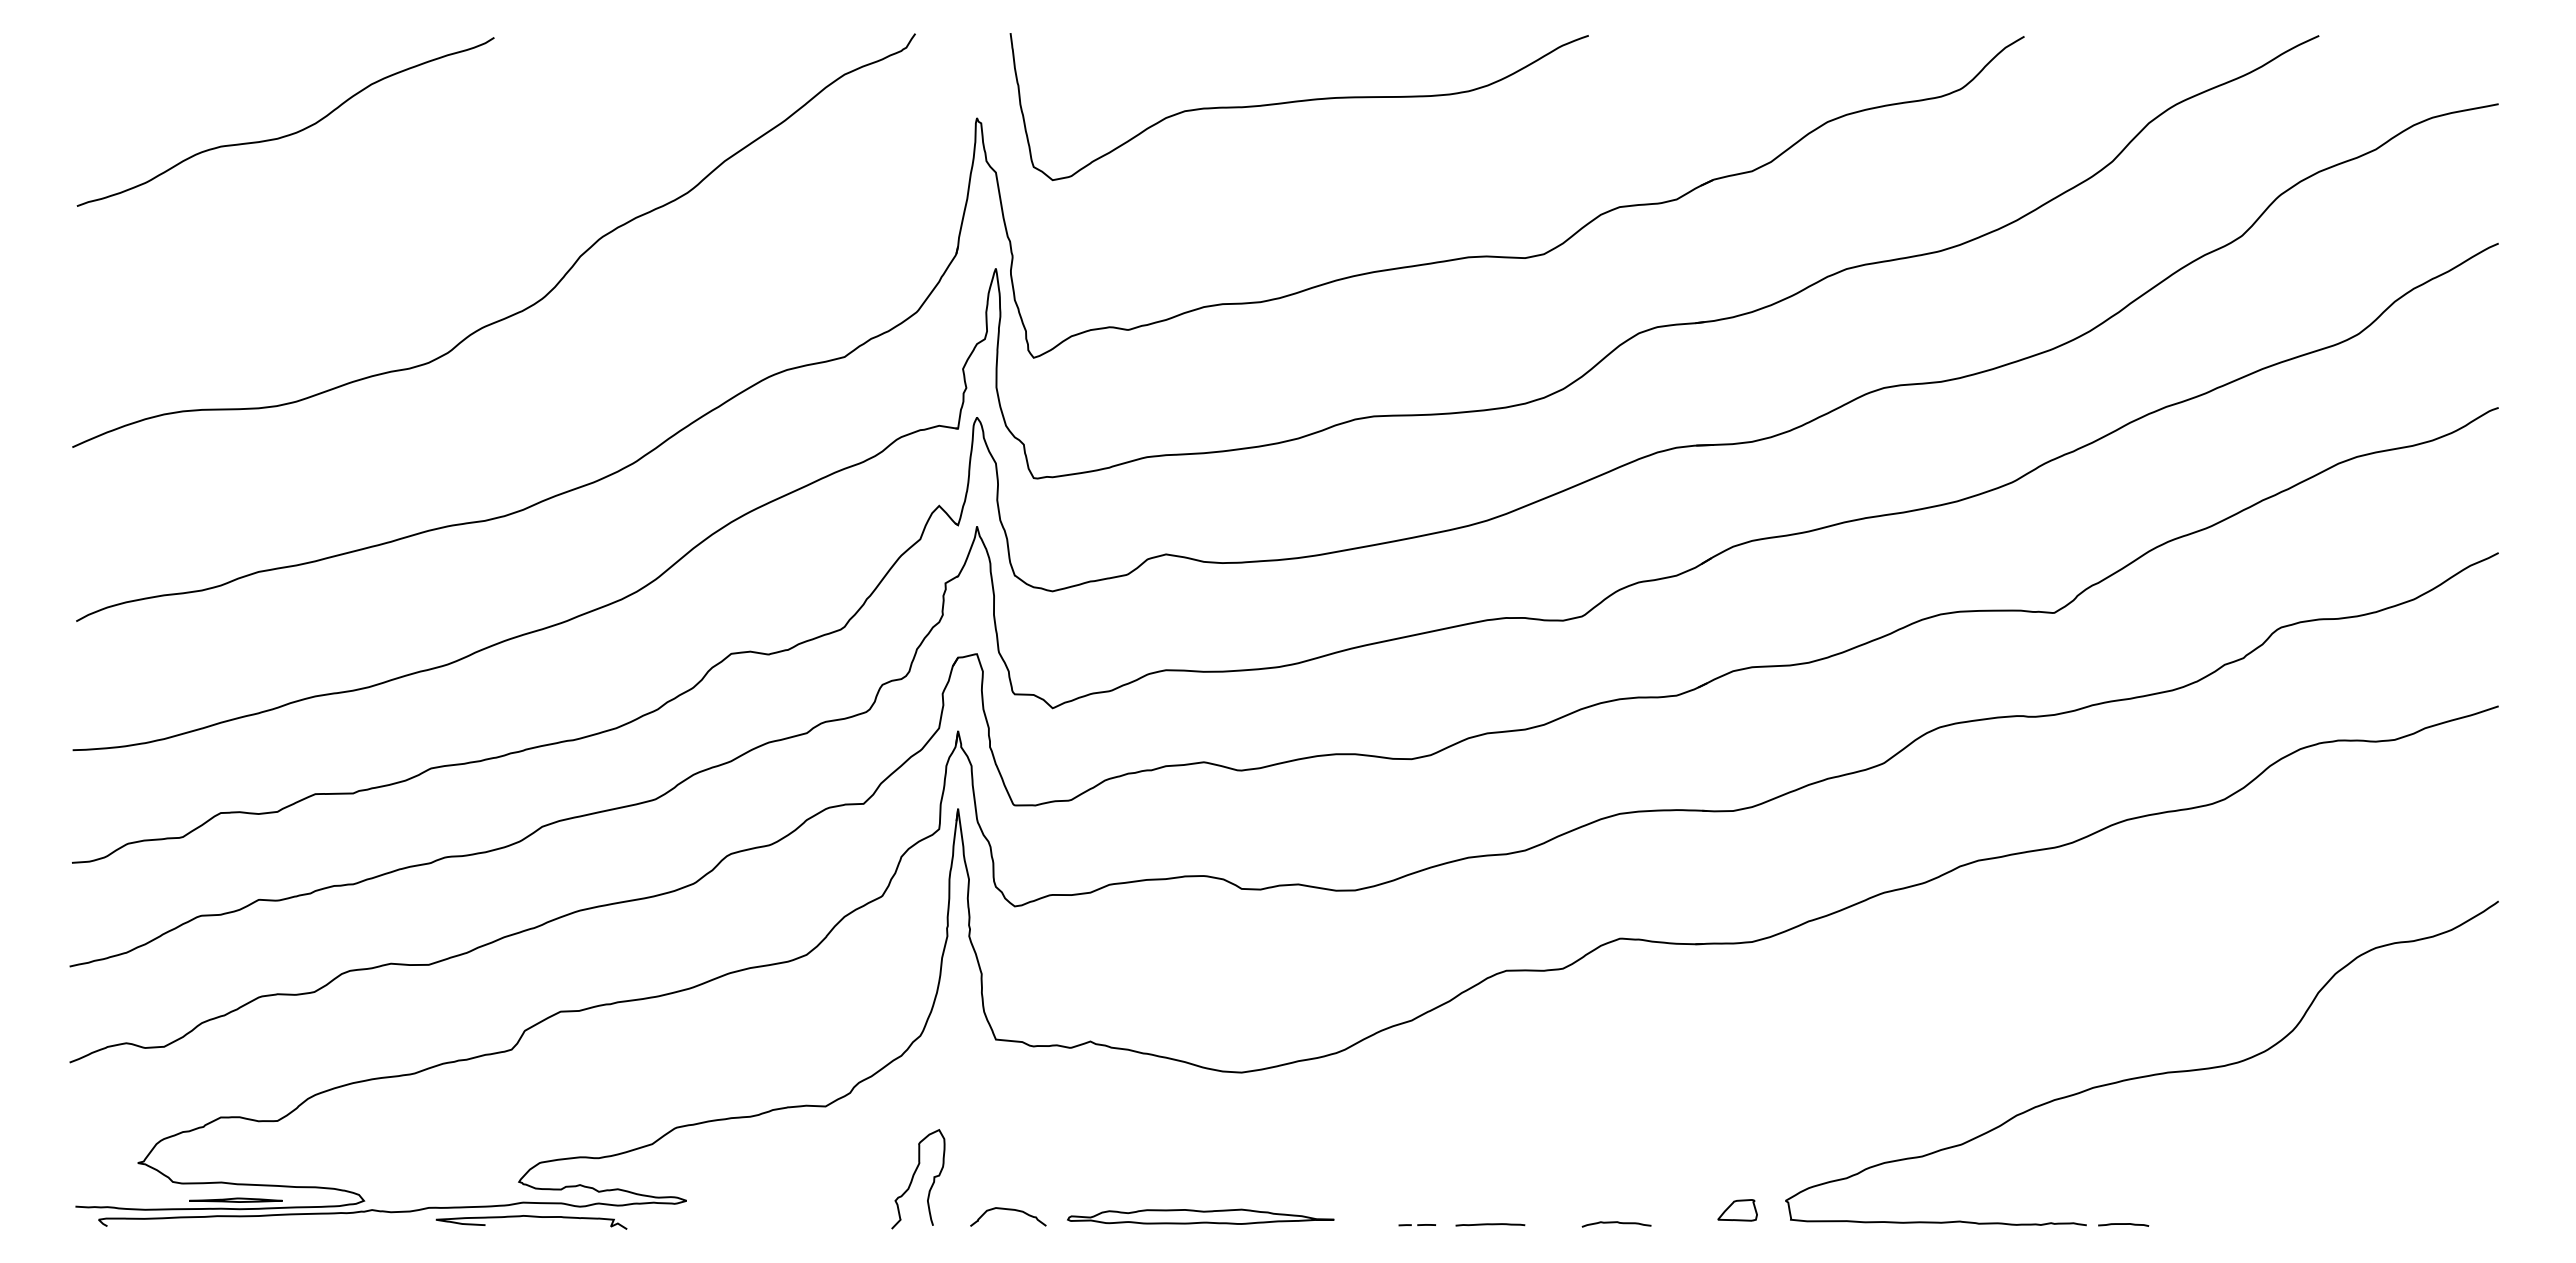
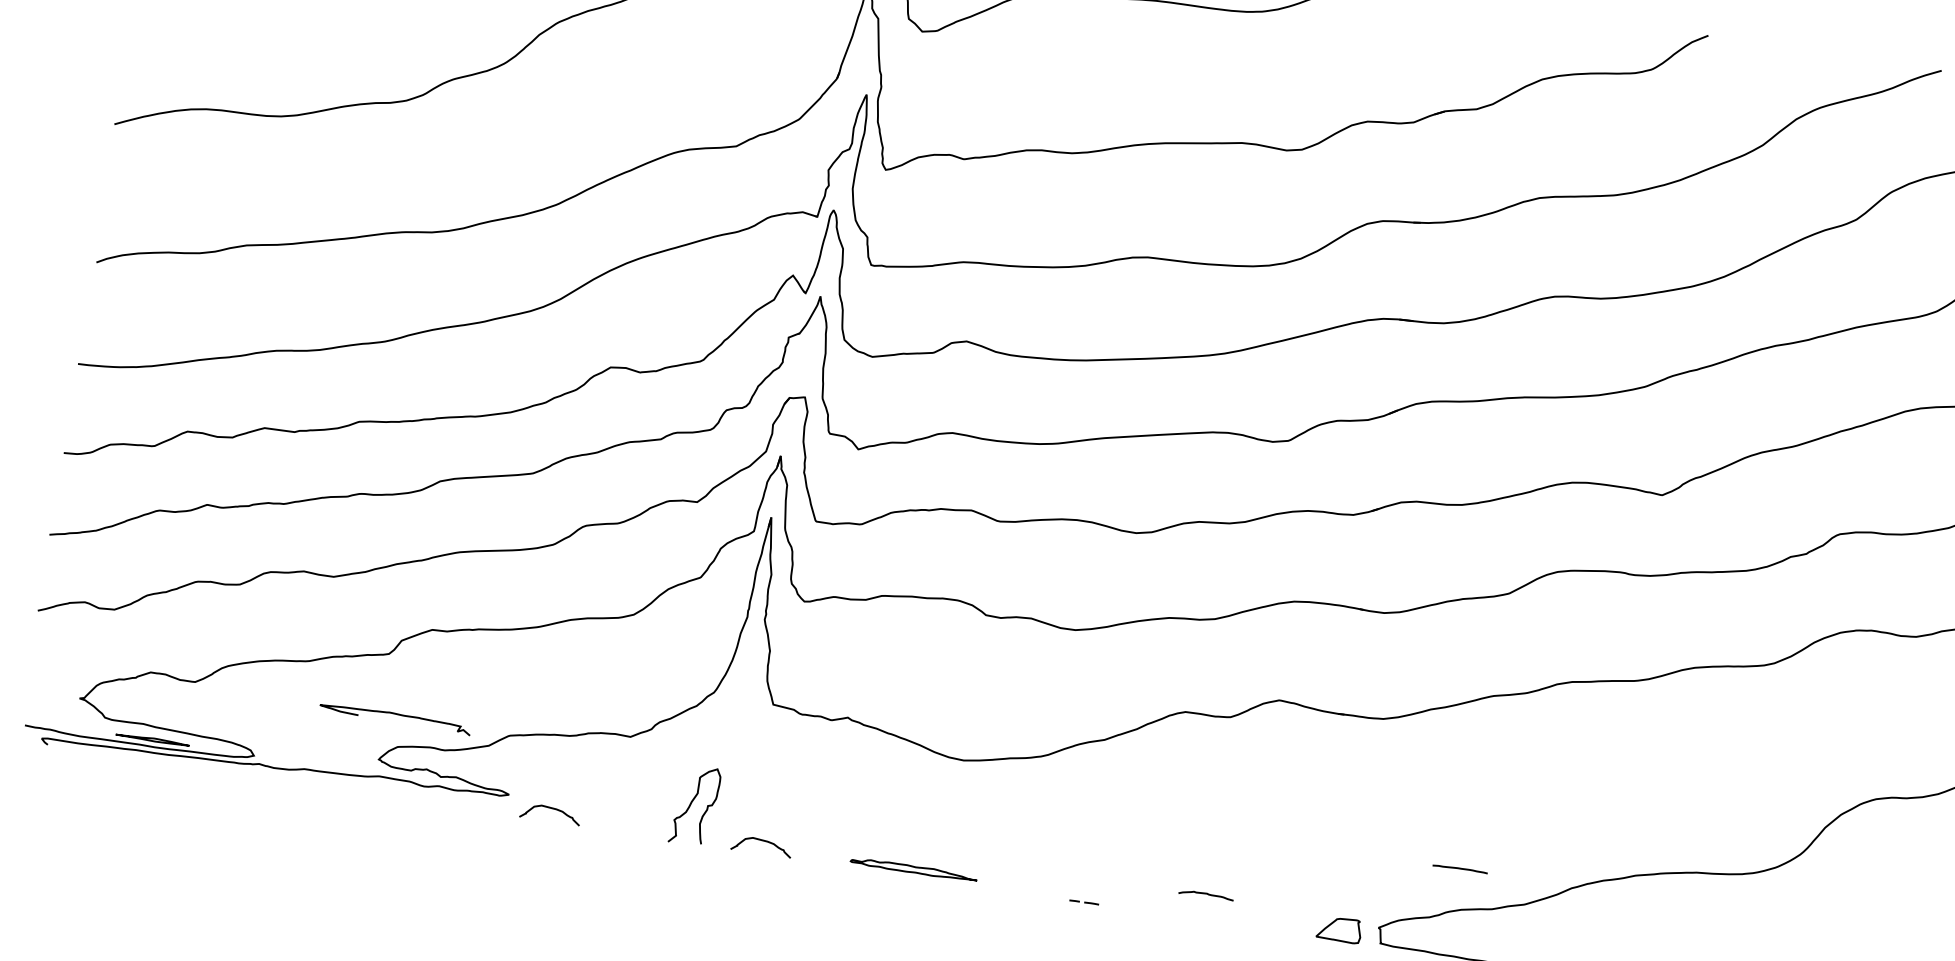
curve: (741, 1210) -> (551, 809), added
part: (1737, 1210) -> (1339, 929), size x1.4
part: (1200, 1216) -> (913, 869), size x0.6
curve: (531, 1217) -> (395, 714), moved
curve: (1616, 1223) -> (1206, 894), moved
curve: (1490, 1224) -> (1460, 868), moved

